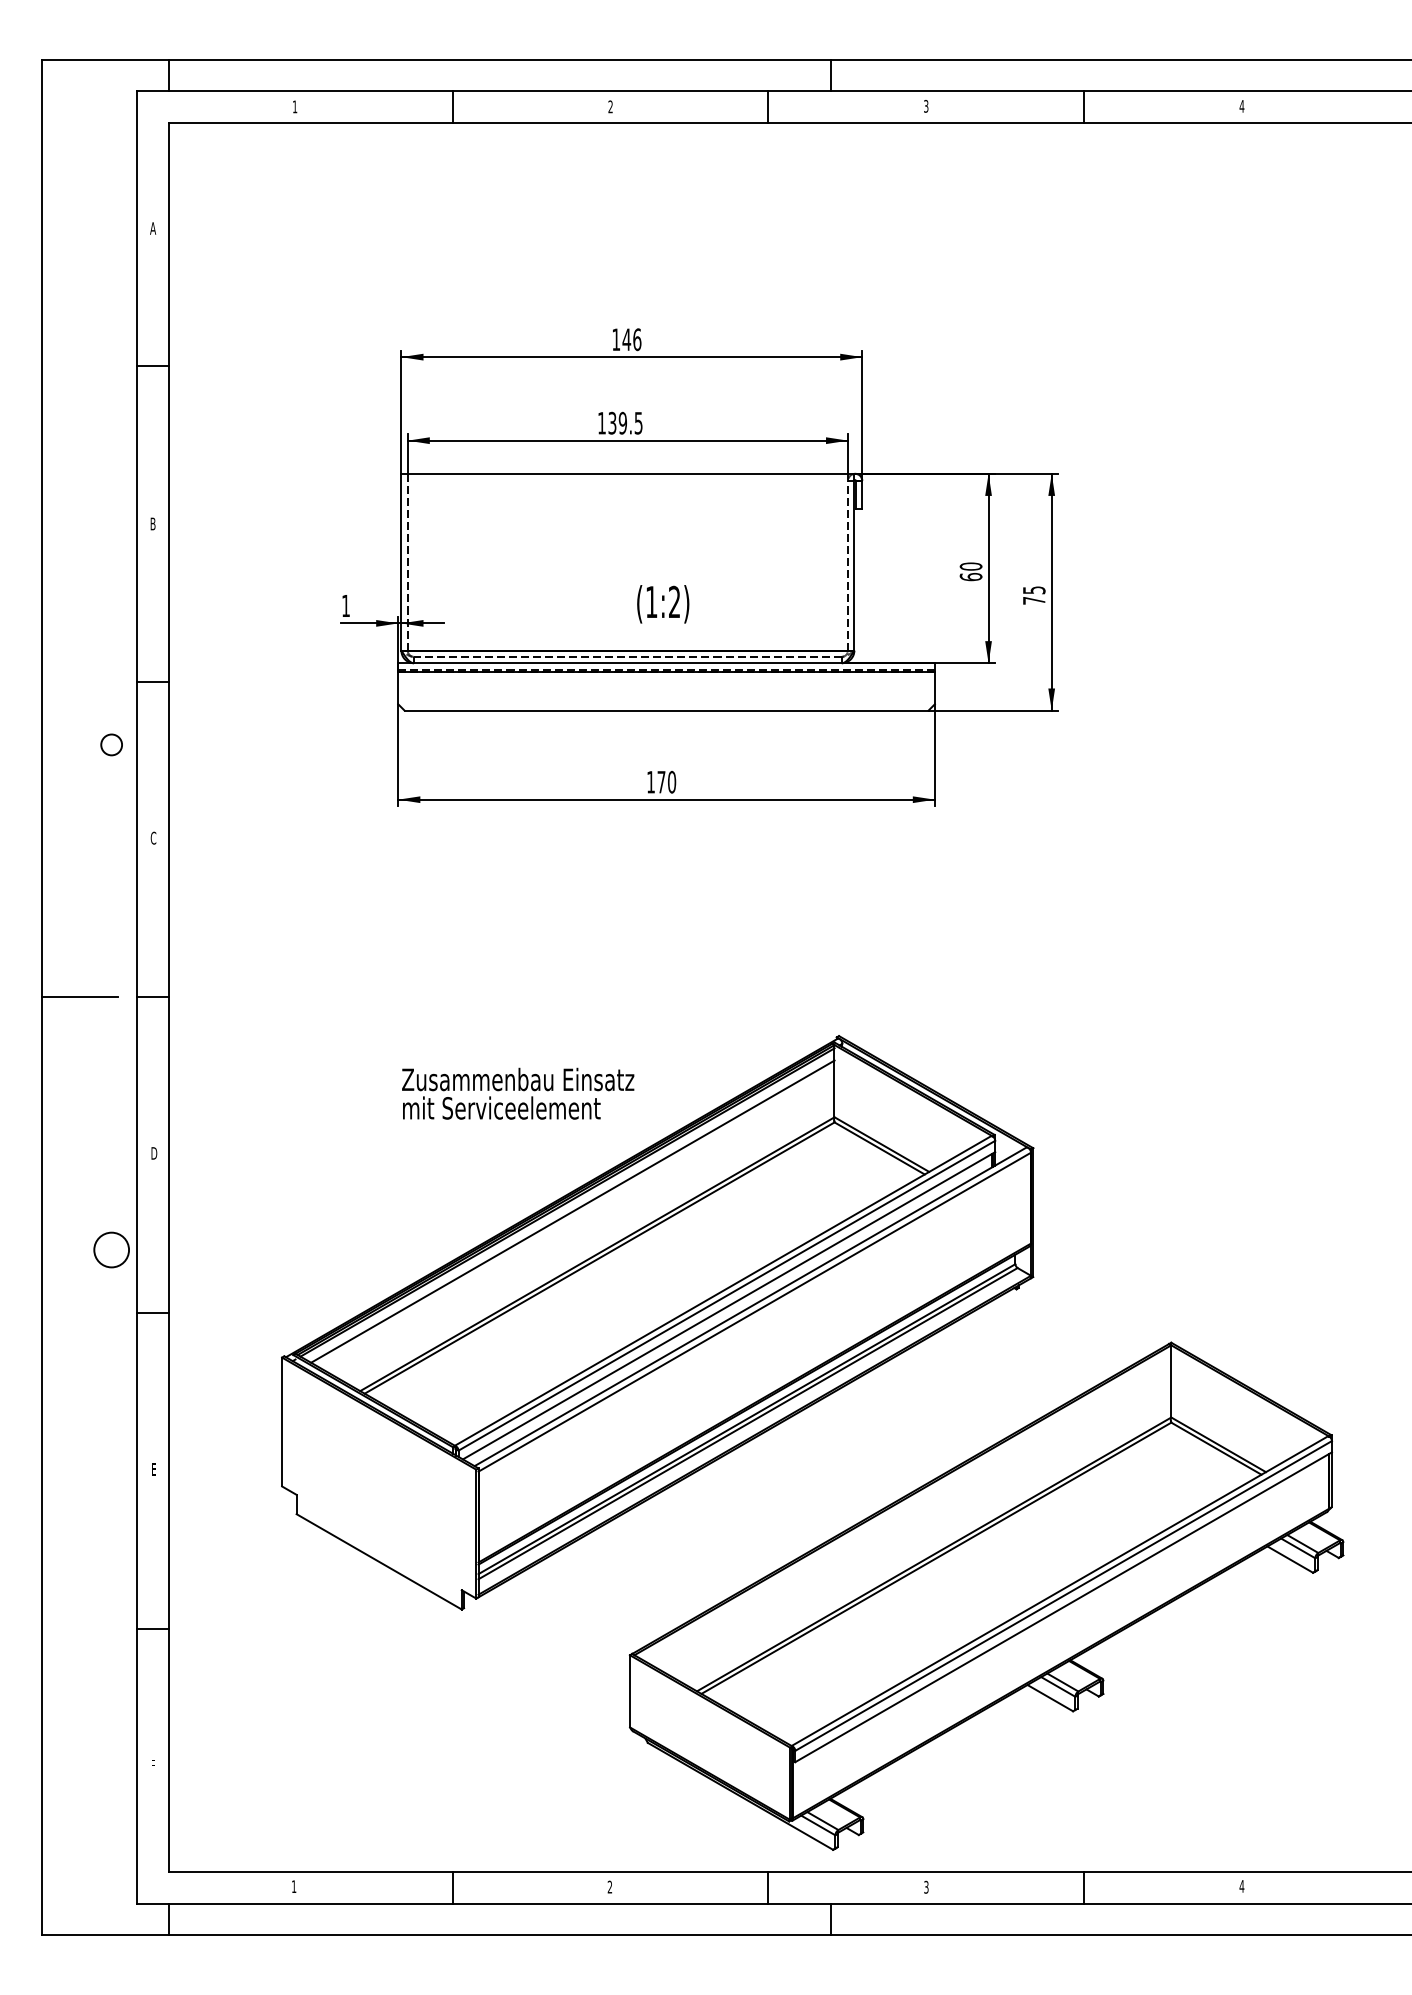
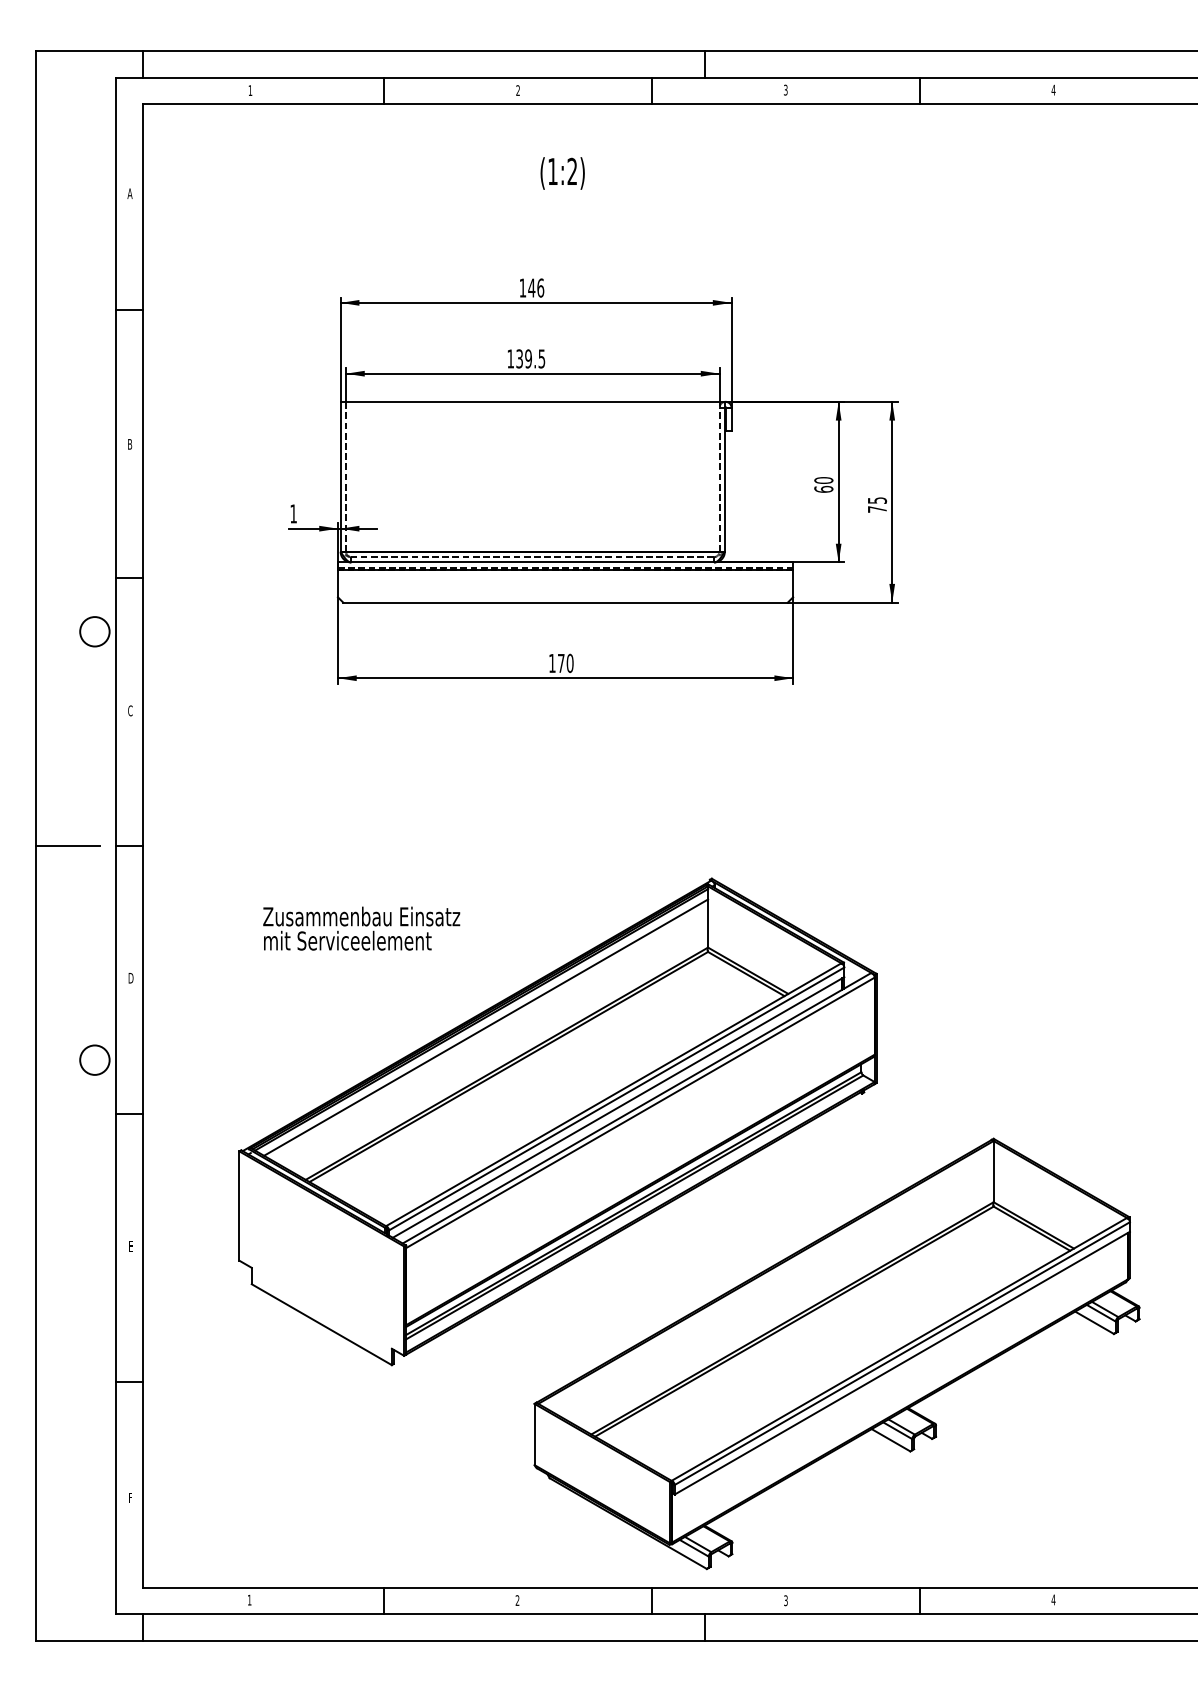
text: (662, 604) -> (562, 173), moved
circle: (111, 744) -> (94, 631), size x1.67
text: (517, 1093) -> (361, 928), moved

